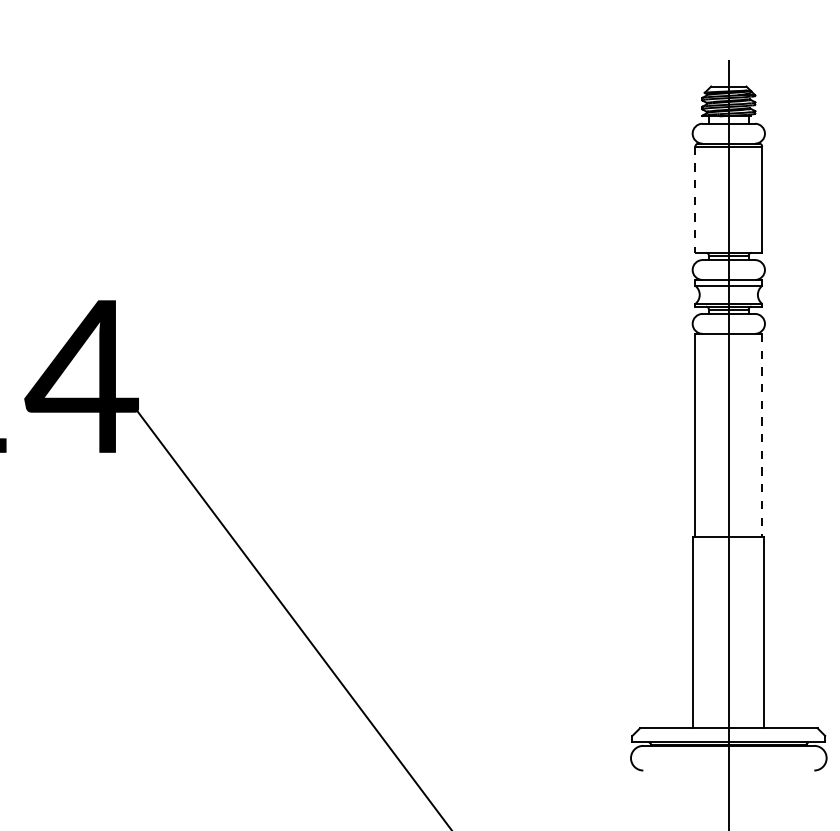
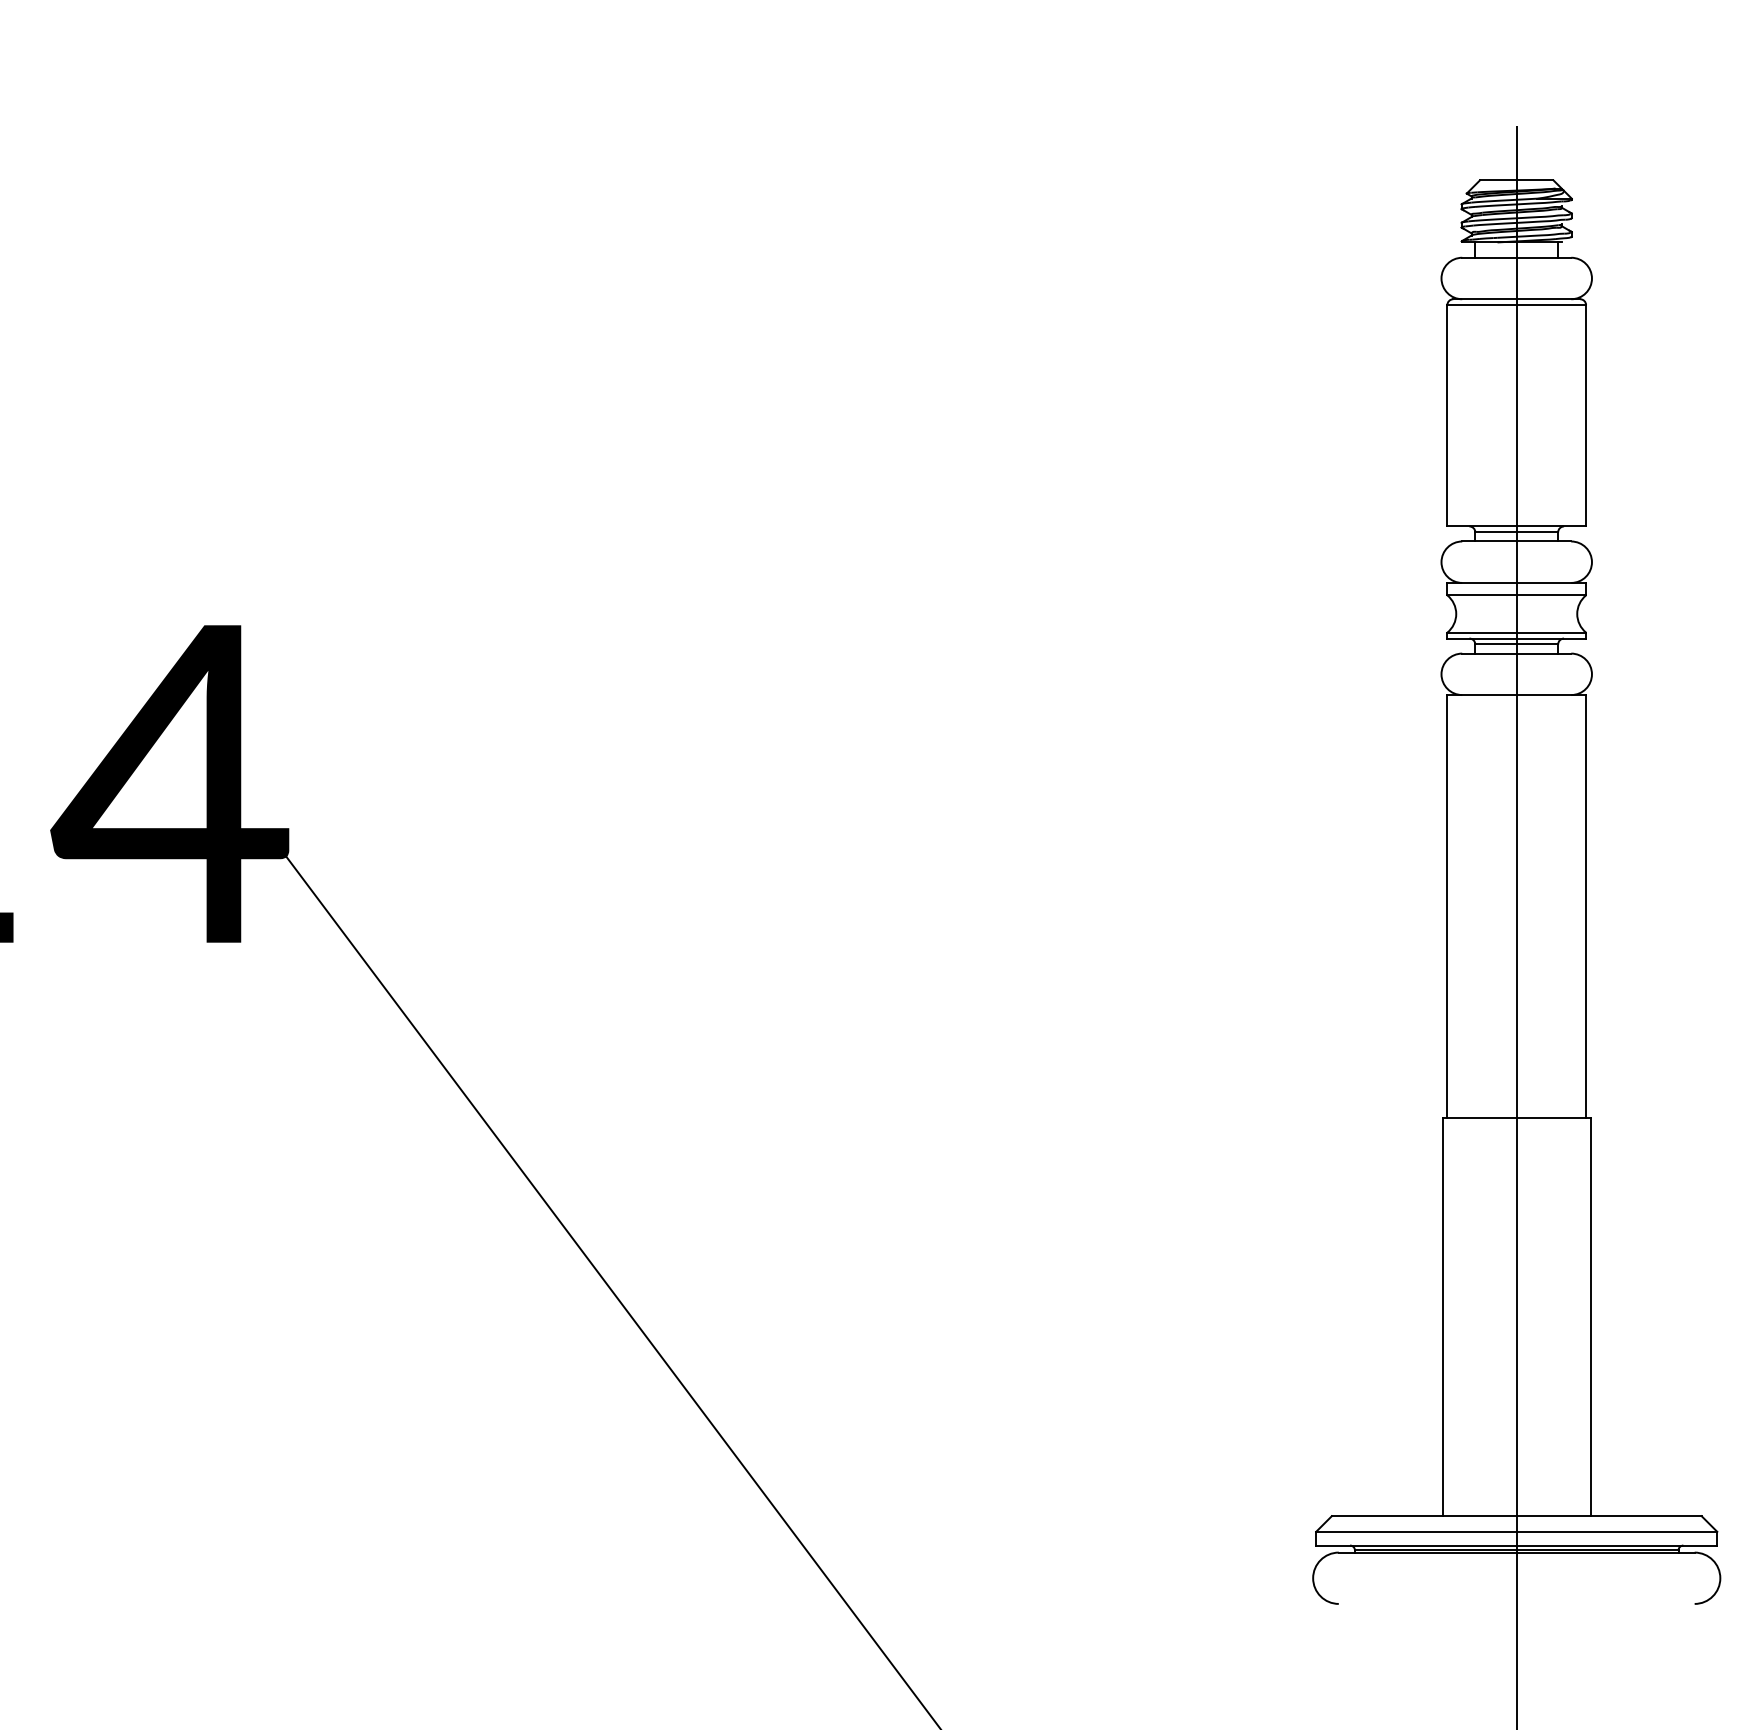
line: (695, 200) -> (1447, 417), dashed -> solid
line: (762, 435) -> (1586, 906), dashed -> solid
line: (728, 735) -> (1516, 1531), added

